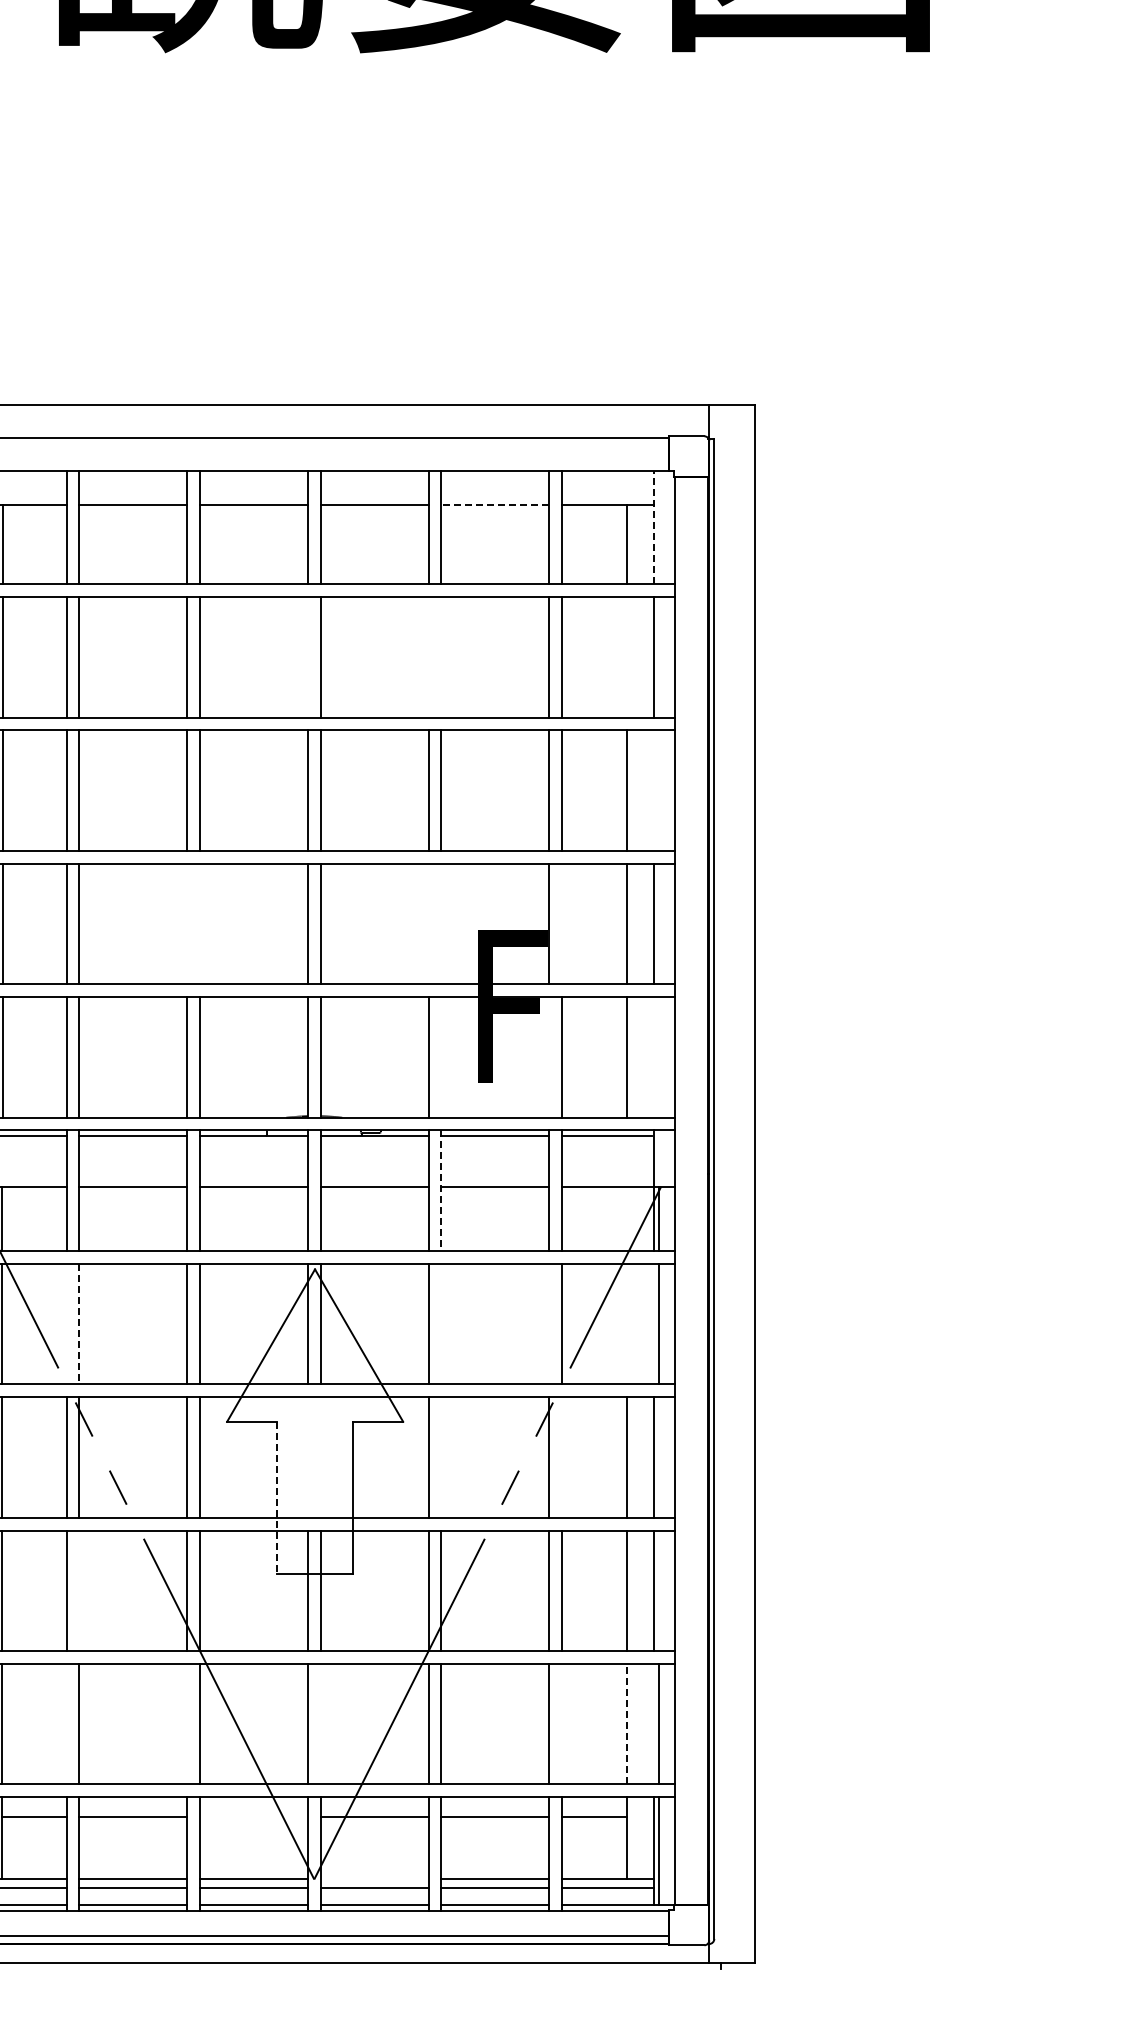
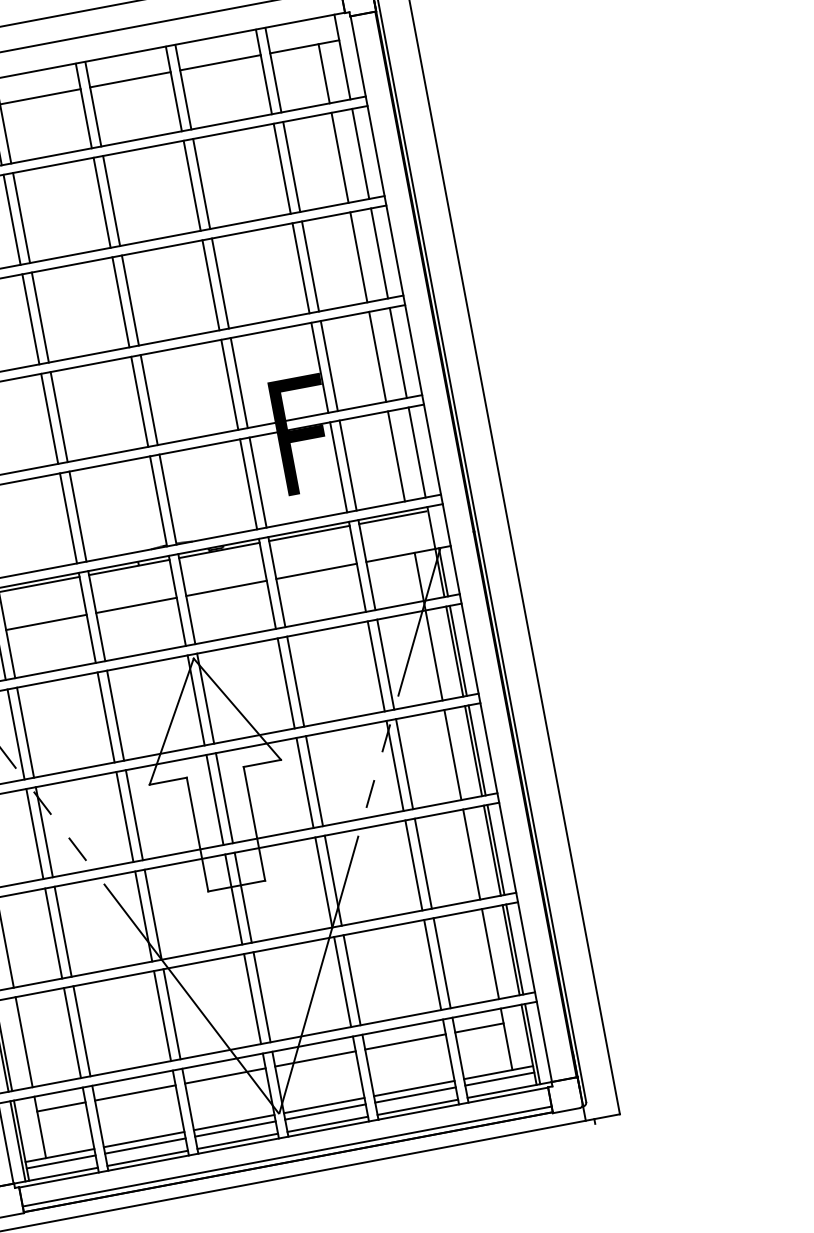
line: (495, 505) -> (220, 62), dashed -> solid
line: (654, 527) -> (342, 56), dashed -> solid
line: (307, 657) -> (101, 202), added
line: (428, 657) -> (192, 185), added
line: (441, 657) -> (201, 184), added
line: (626, 657) -> (339, 157), added
line: (654, 790) -> (379, 253), added
line: (187, 923) -> (49, 418), added
line: (199, 923) -> (58, 416), added
line: (428, 923) -> (229, 384), added
line: (441, 923) -> (239, 382), added
line: (561, 923) -> (328, 365), added
line: (441, 1057) -> (258, 482), added
line: (549, 1057) -> (338, 467), added
line: (654, 1057) -> (417, 452), added
line: (441, 1191) -> (277, 582), dashed -> solid
line: (626, 1285) -> (428, 626), added
line: (66, 1323) -> (15, 734), added
line: (441, 1323) -> (295, 681), added
line: (549, 1323) -> (376, 665), added
line: (654, 1323) -> (454, 651), added
line: (79, 1324) -> (25, 732), dashed -> solid
line: (307, 1457) -> (214, 800), added
line: (320, 1457) -> (224, 798), added
line: (441, 1457) -> (314, 781), added
line: (561, 1457) -> (404, 764), added
line: (659, 1457) -> (477, 750), added
line: (276, 1498) -> (197, 835), dashed -> solid
line: (79, 1590) -> (63, 931), added
line: (659, 1590) -> (496, 849), added
line: (66, 1723) -> (72, 1032), added
line: (187, 1723) -> (162, 1015), added
line: (320, 1723) -> (261, 996), added
line: (561, 1723) -> (441, 962), added
line: (626, 1723) -> (490, 953), dashed -> solid
line: (654, 1723) -> (511, 949), added
line: (253, 1817) -> (225, 1076), added
line: (374, 1879) -> (324, 1105), added

